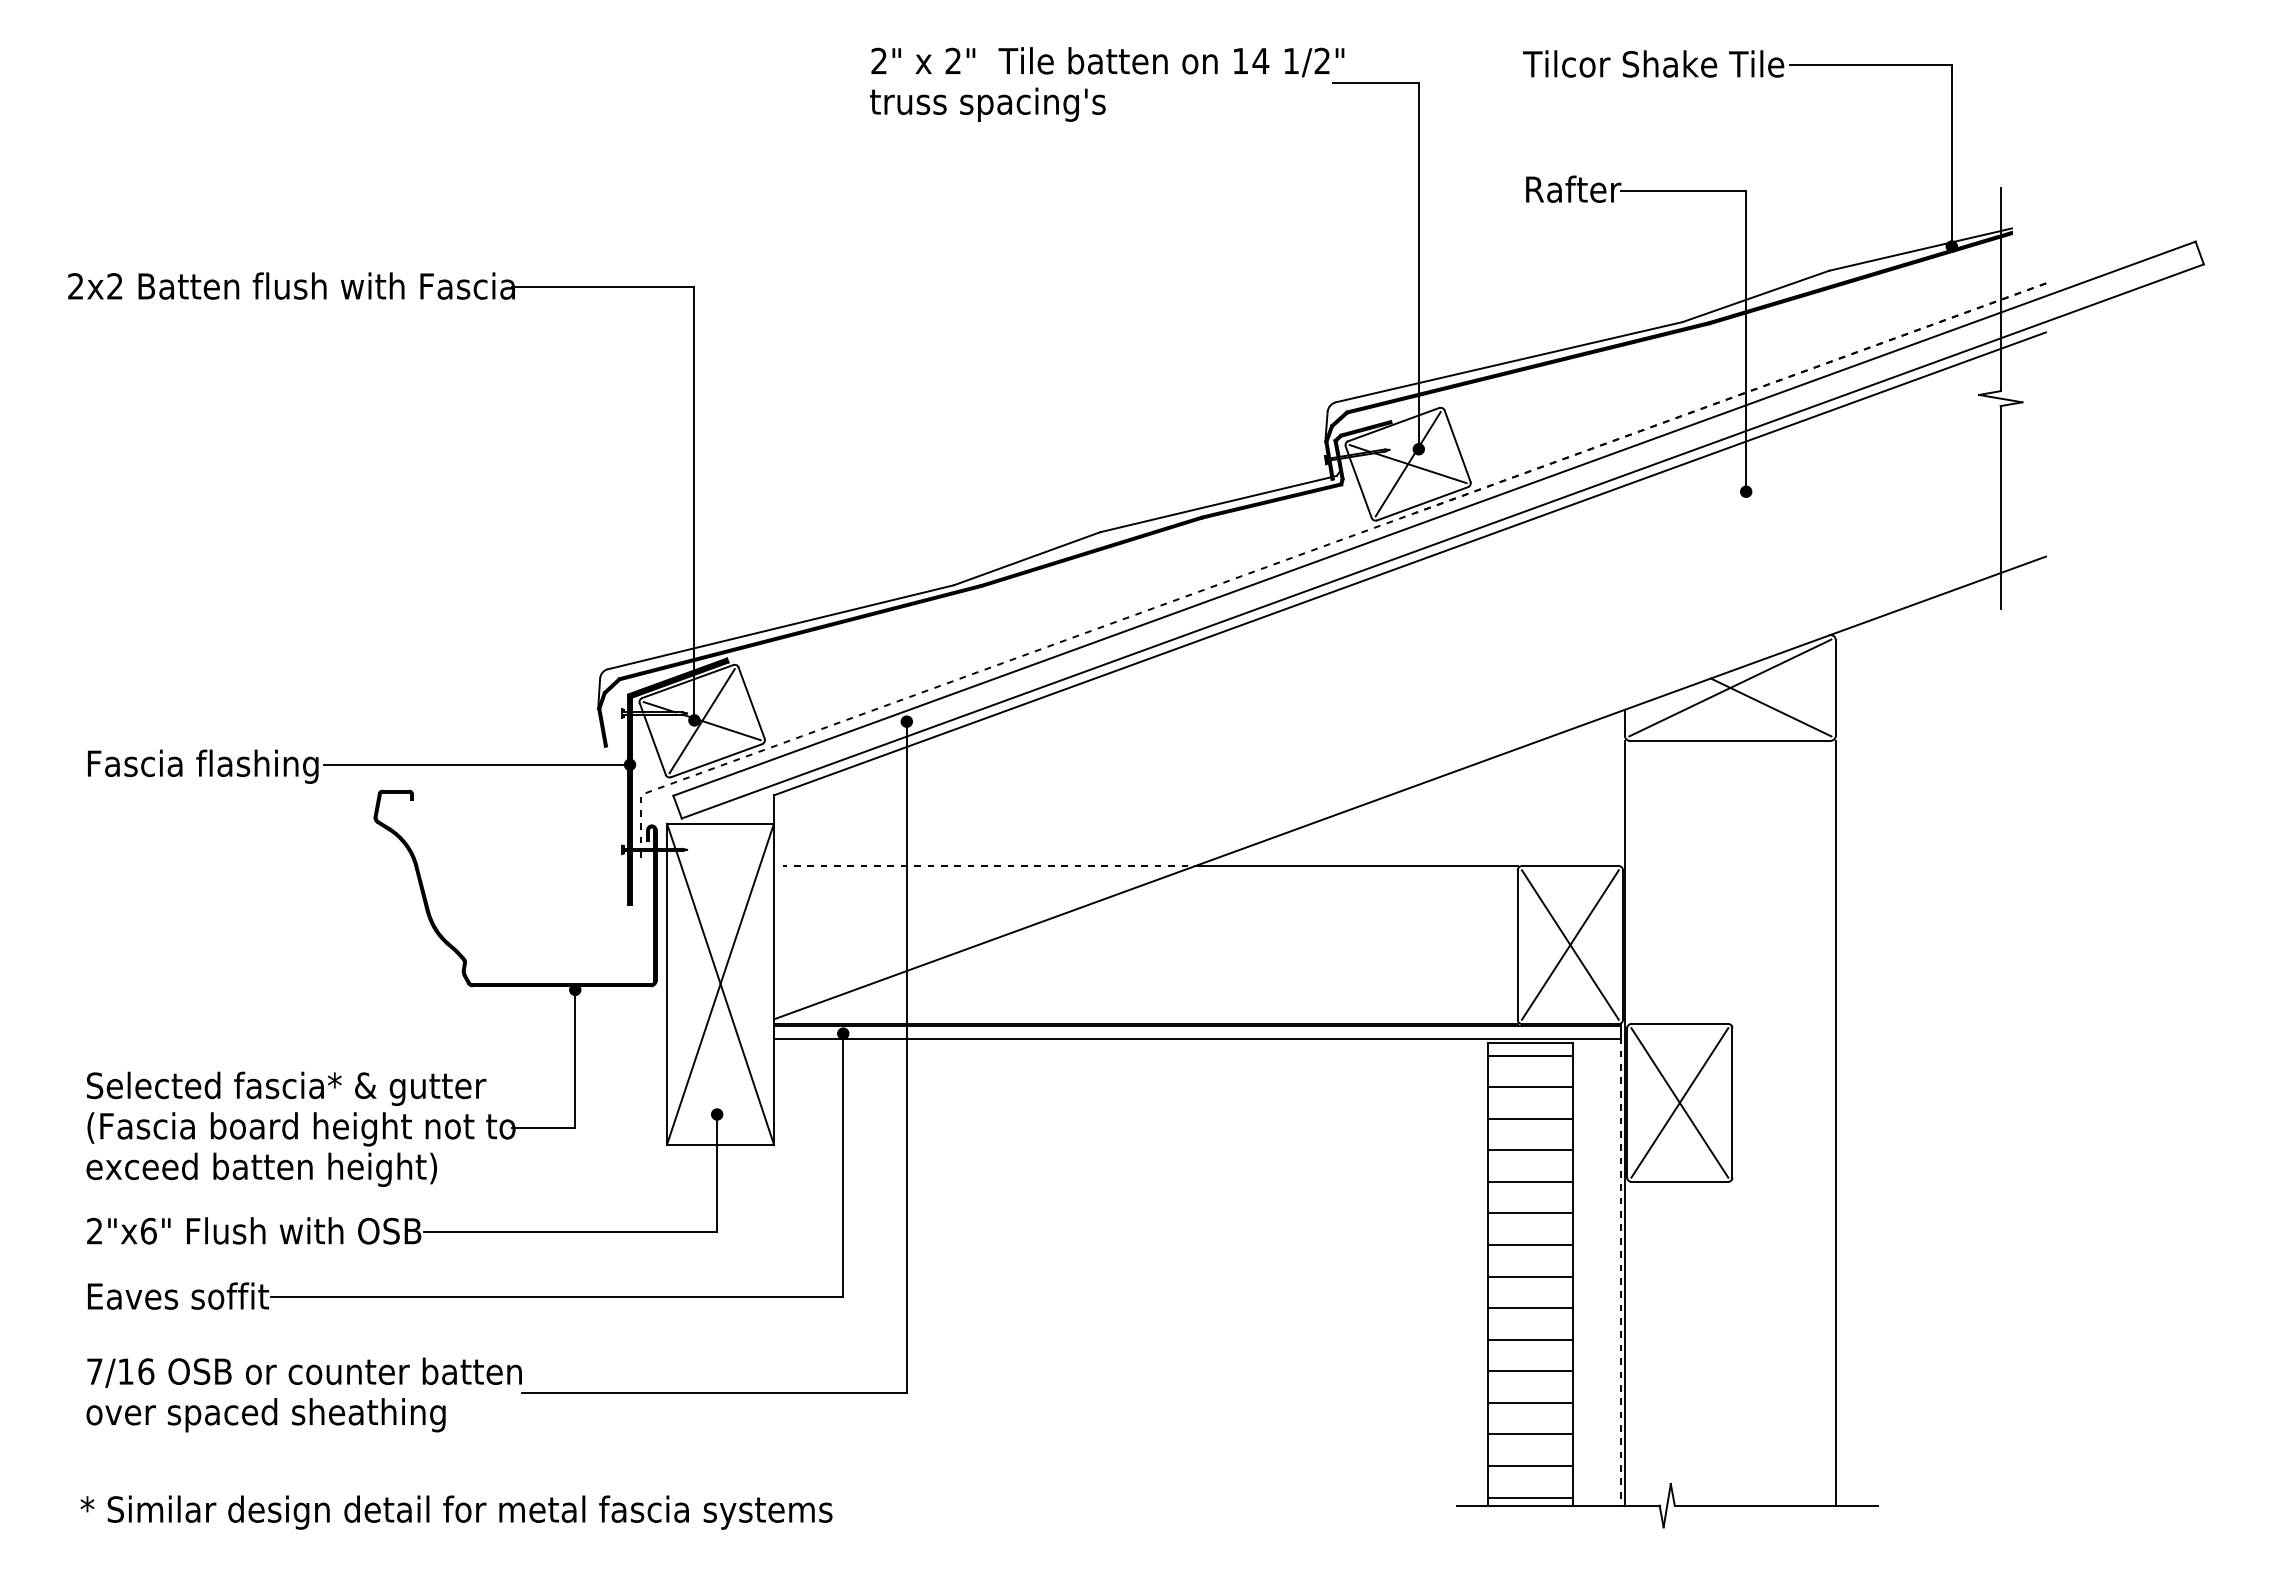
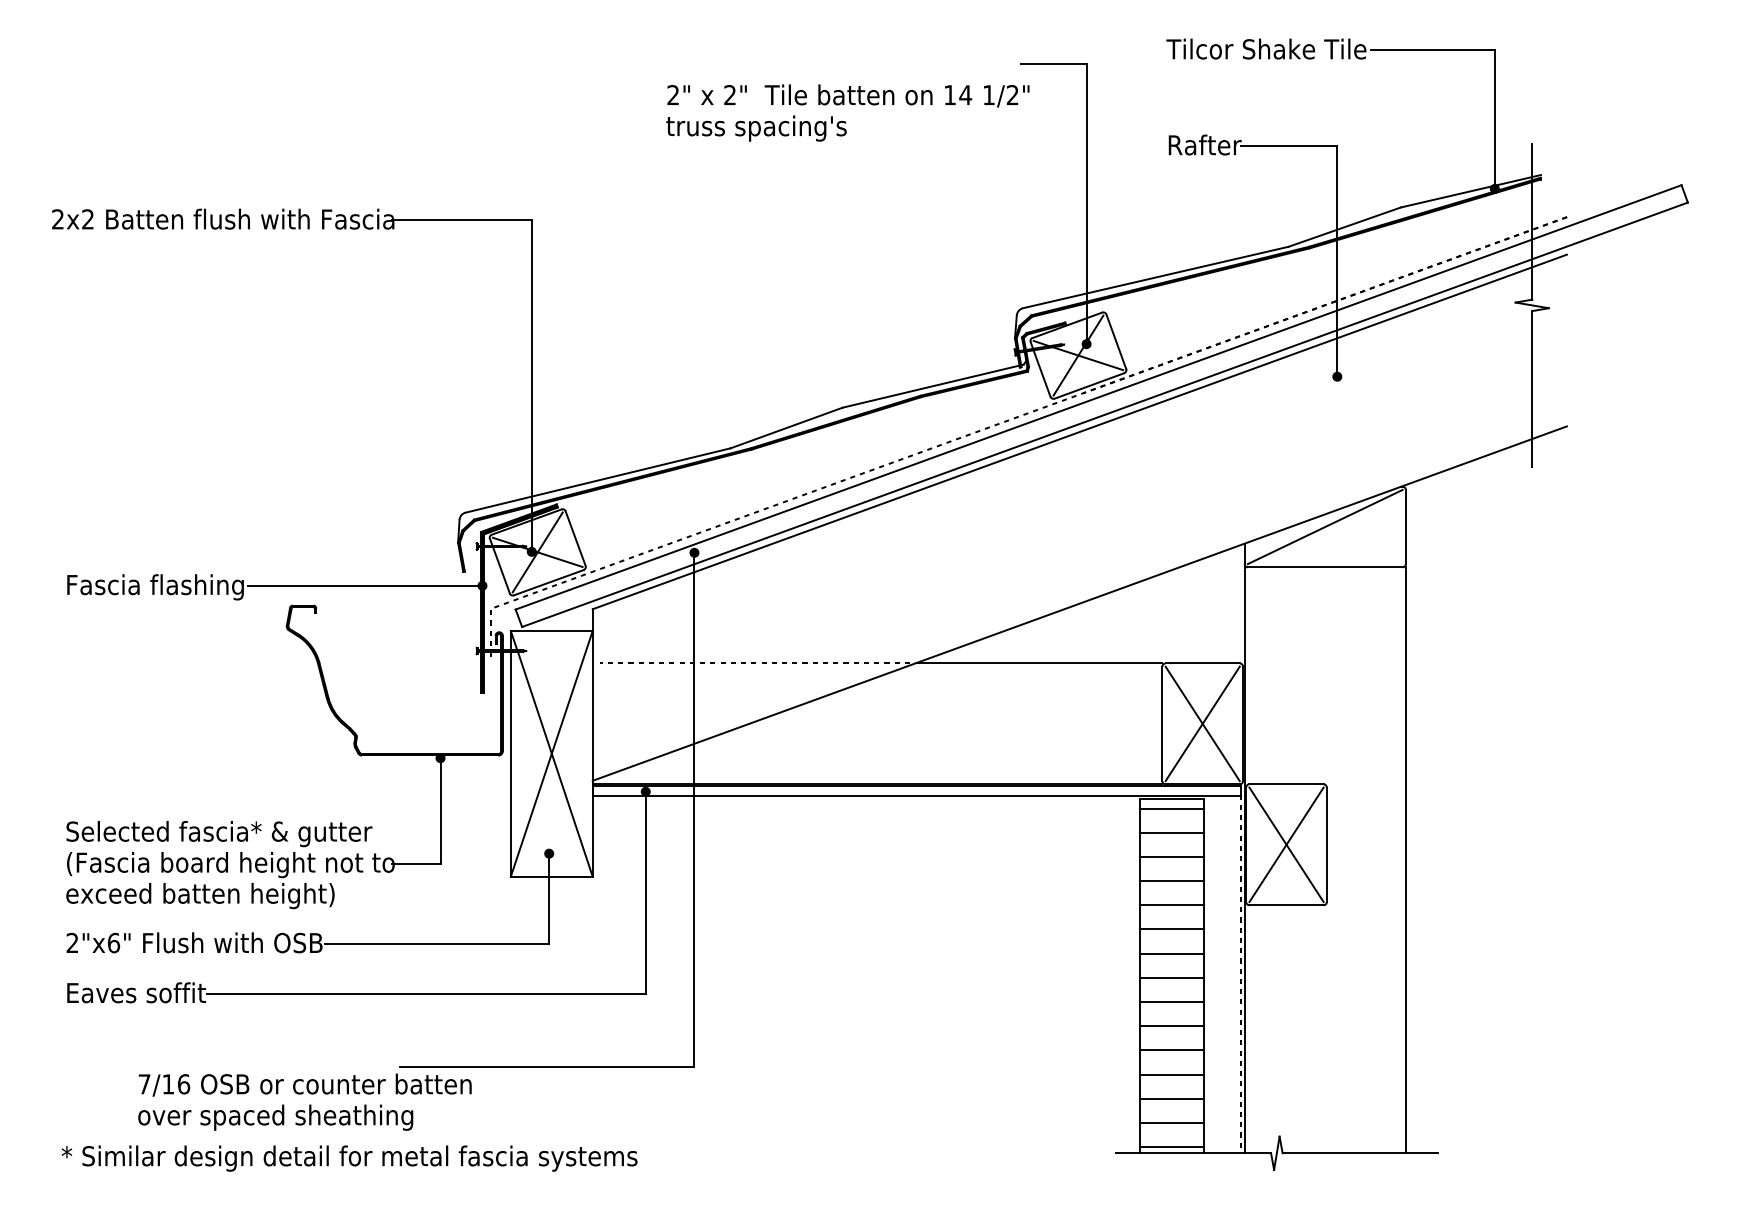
text: (1107, 84) -> (848, 113), moved
line: (1770, 707) -> (1355, 541), removed
text: (303, 1394) -> (304, 1101), moved

